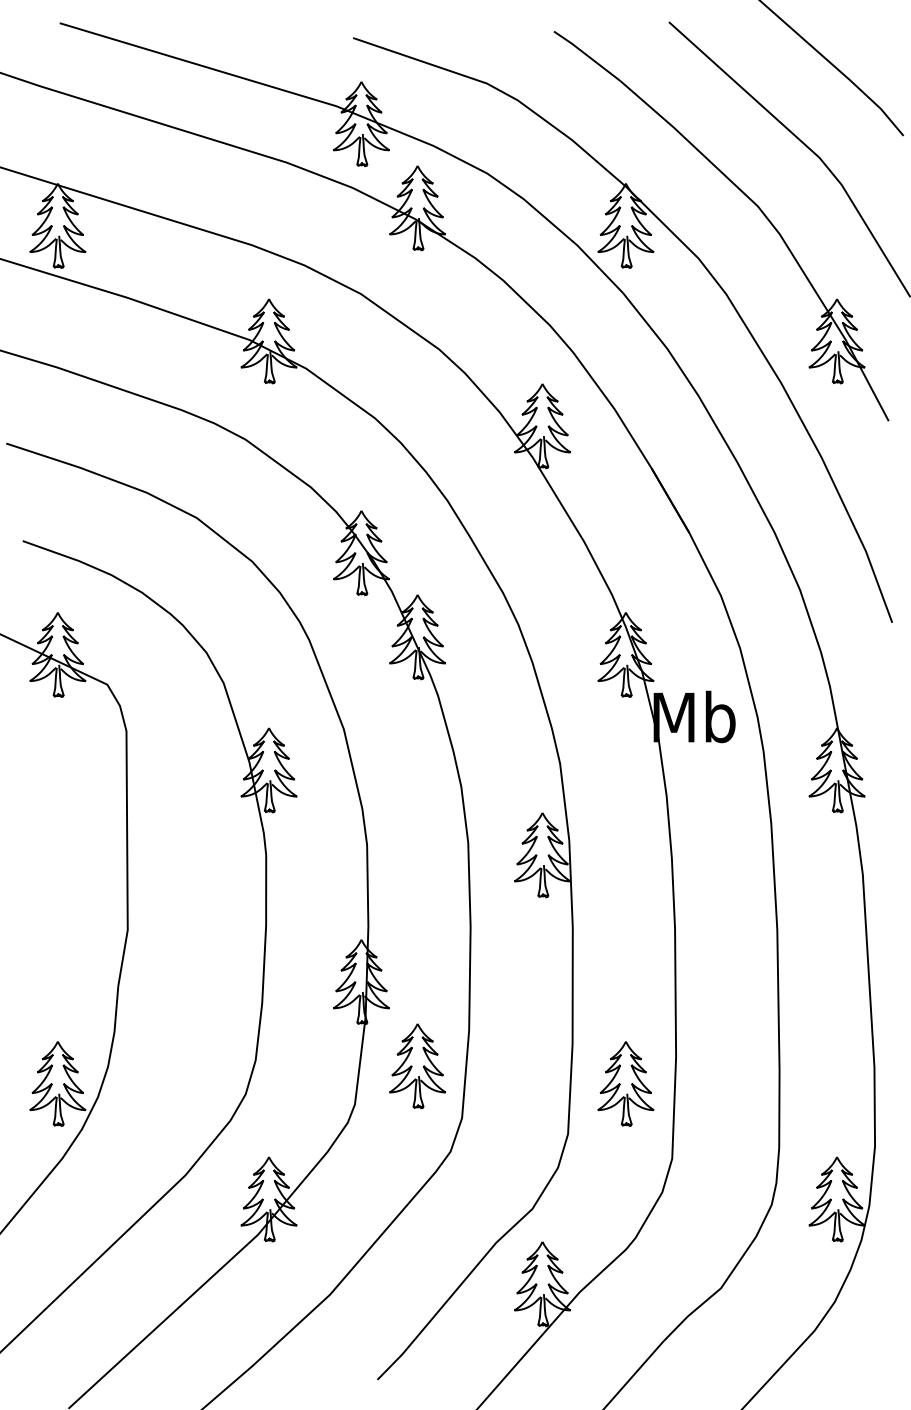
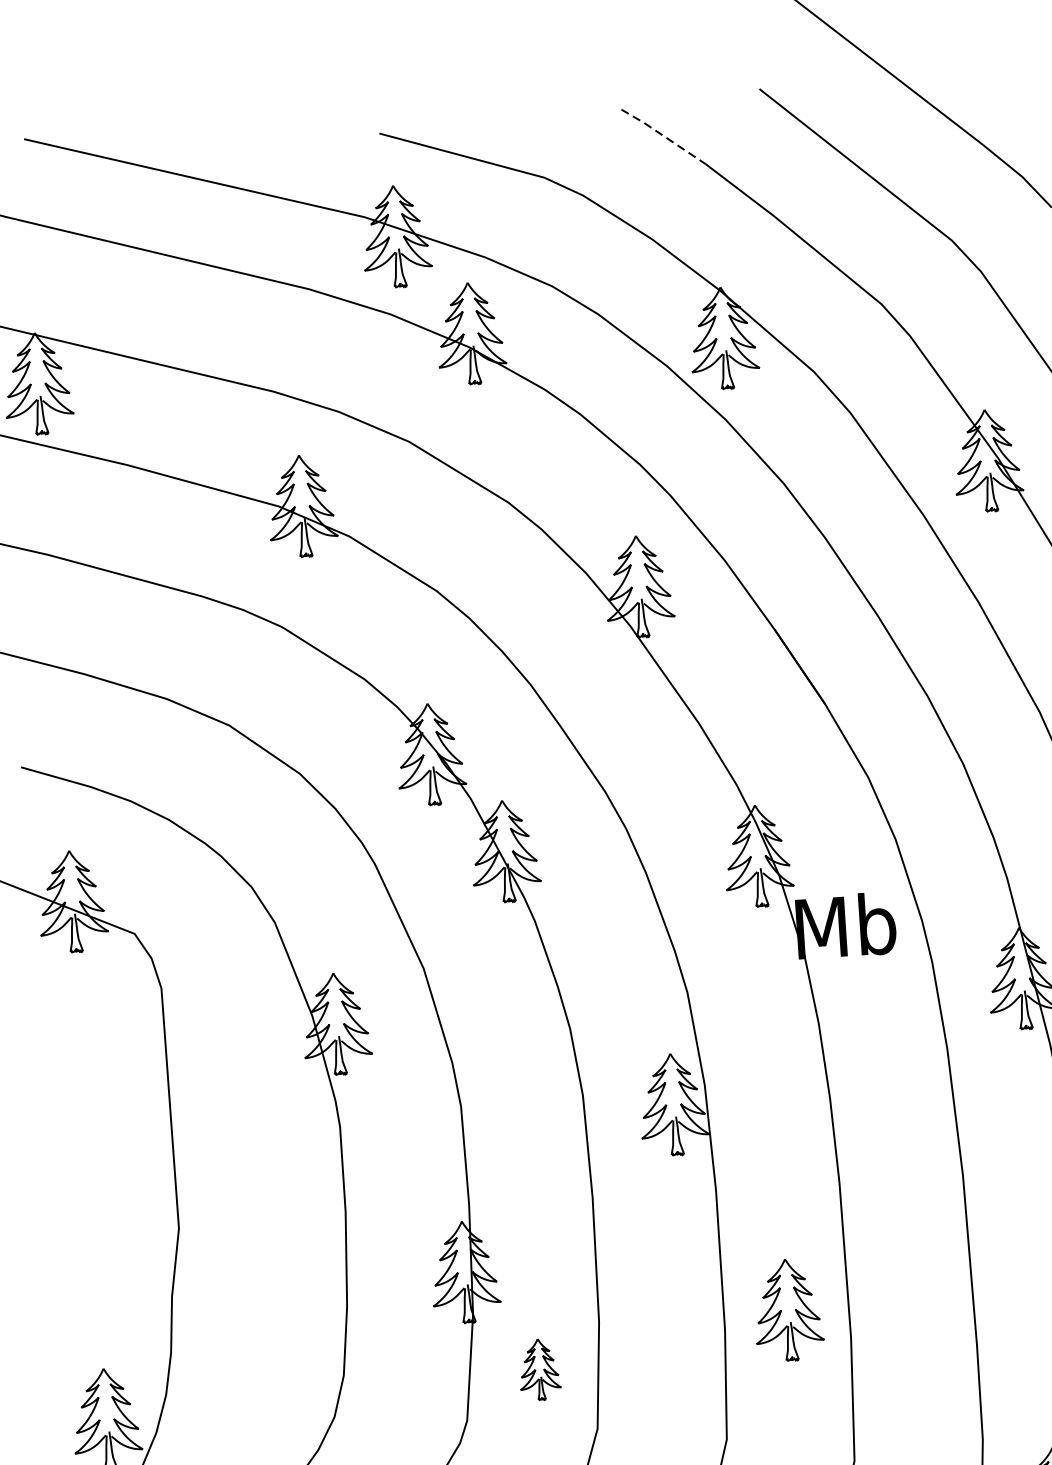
line: (587, 55) -> (663, 135), solid -> dashed
part: (417, 1066) -> (539, 1369), size x0.6
part: (625, 1083) -> (787, 1309), moved

